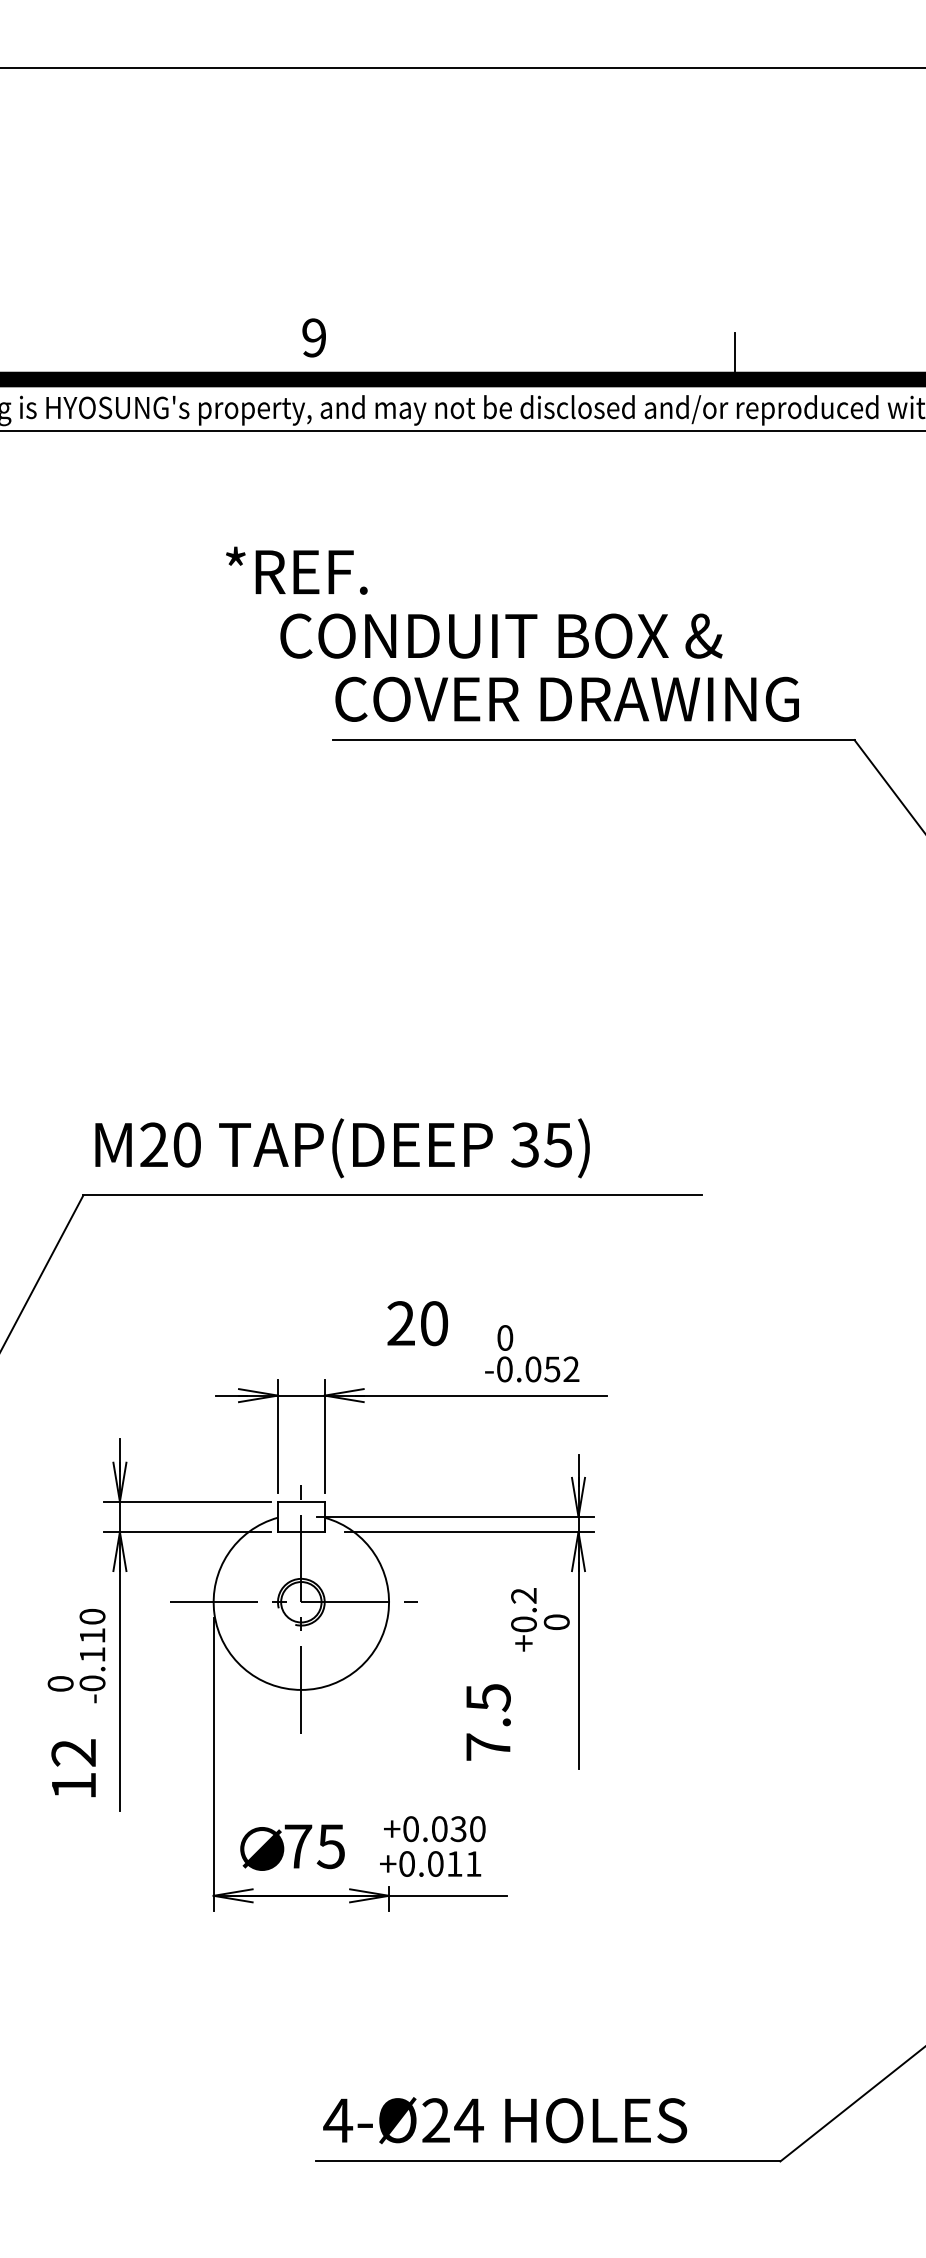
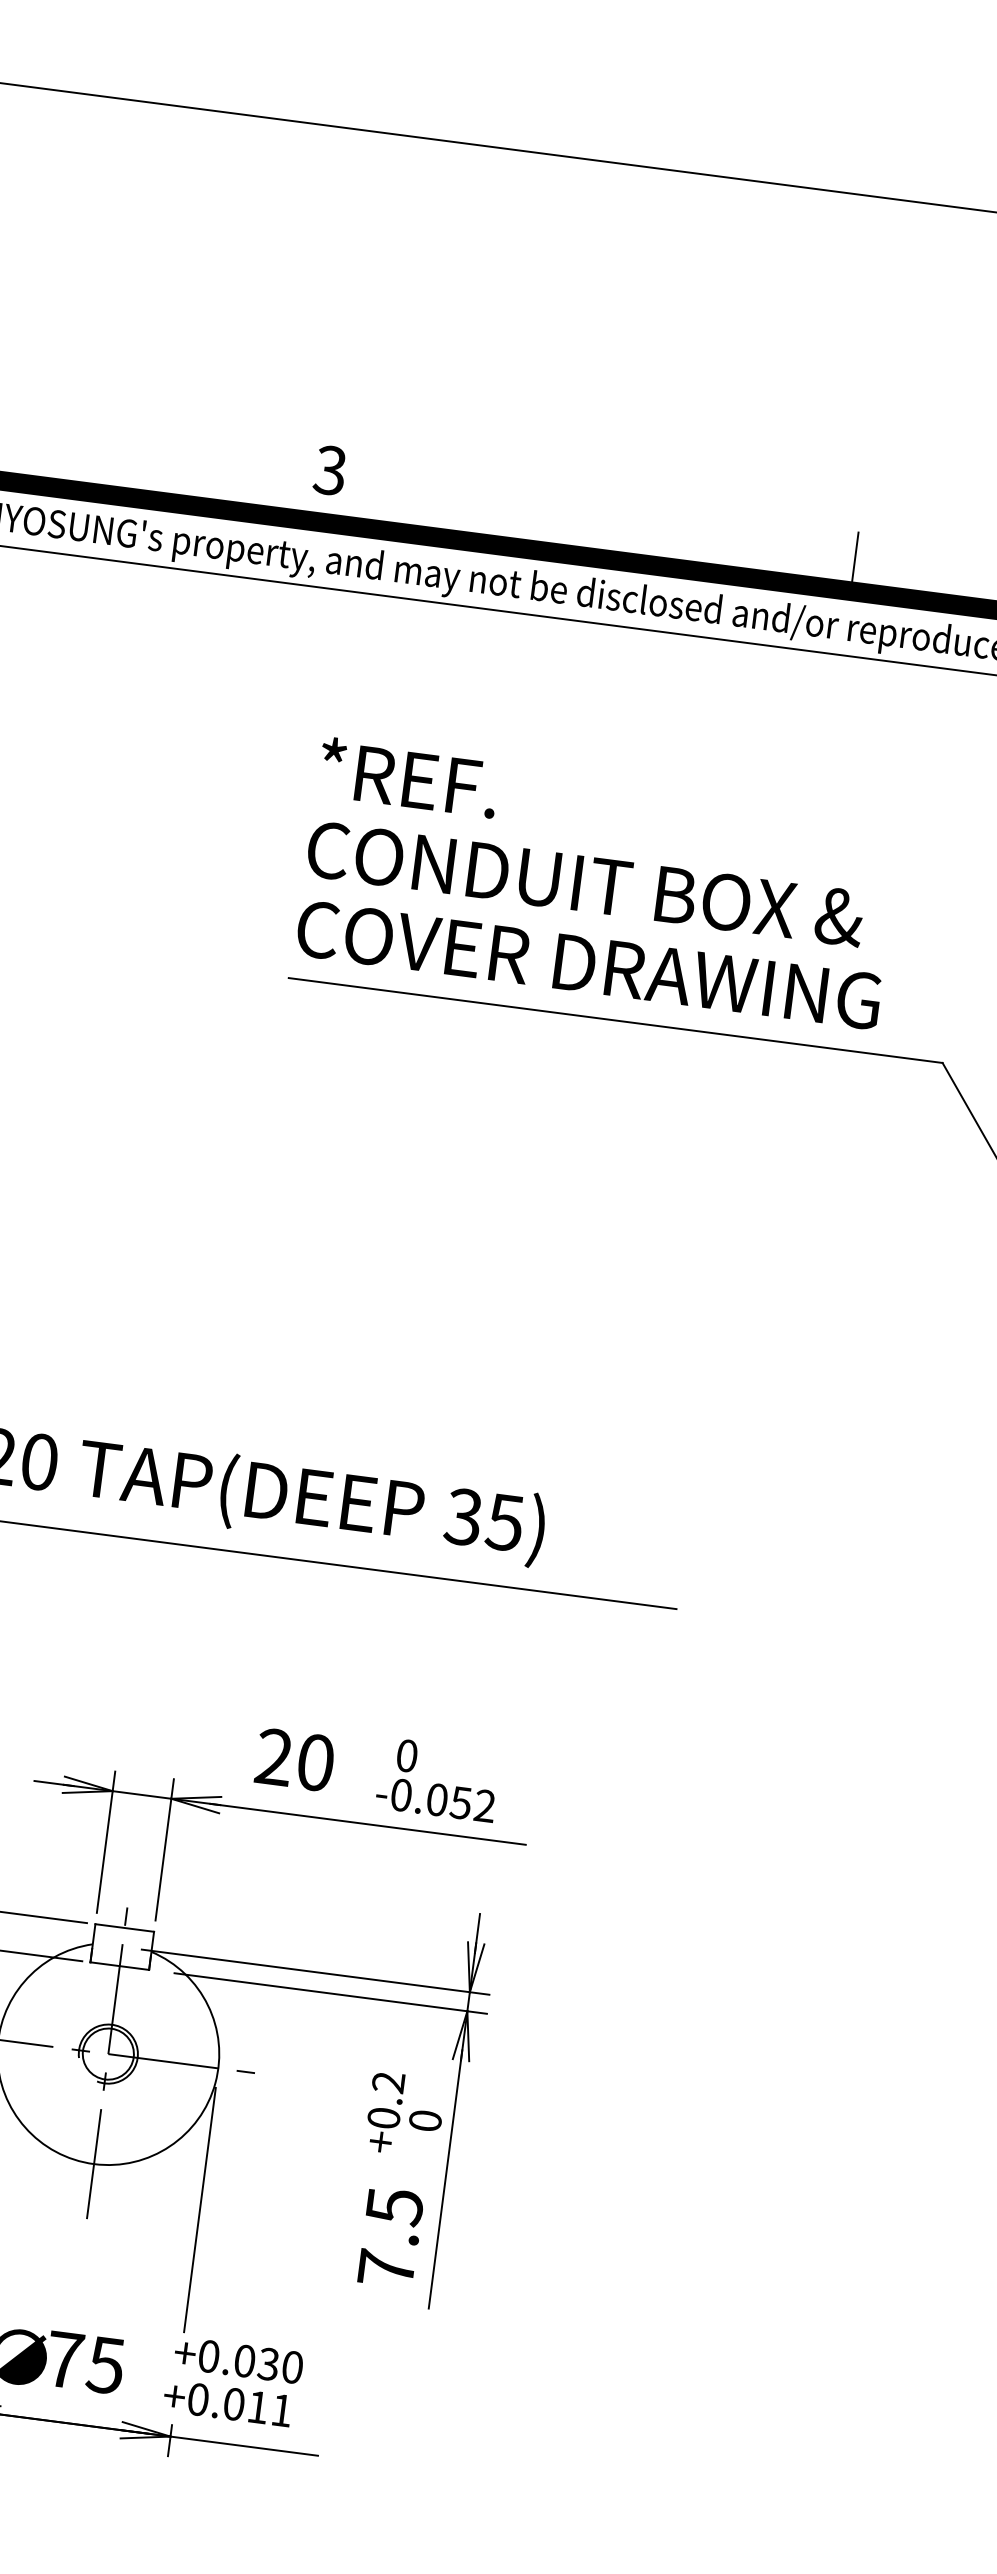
text: (313, 337) -> (329, 469), 9 -> 3
text: (296, 570) -> (408, 777), moved
text: (501, 635) -> (585, 883), moved
text: (417, 1323) -> (294, 1759), moved
line: (389, 1714) -> (200, 2209), added
text: (488, 1722) -> (390, 2237), moved

